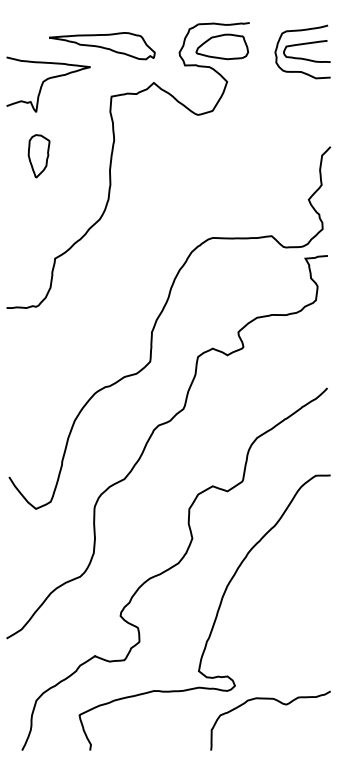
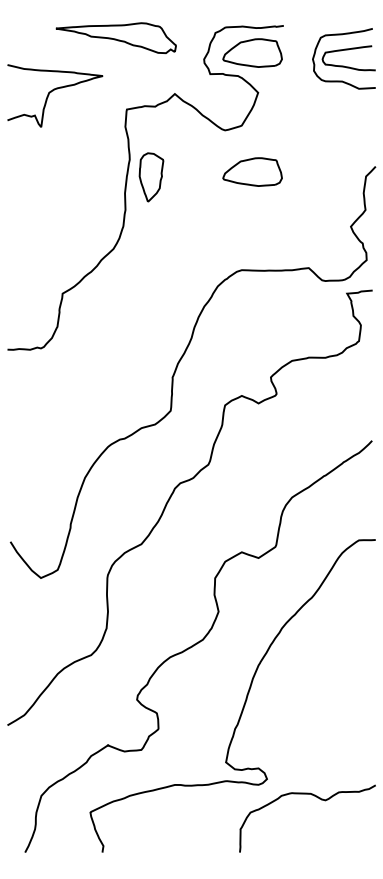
part: (101, 46) -> (115, 38), moved
part: (222, 151) -> (252, 171), added
part: (39, 156) -> (151, 177), moved

